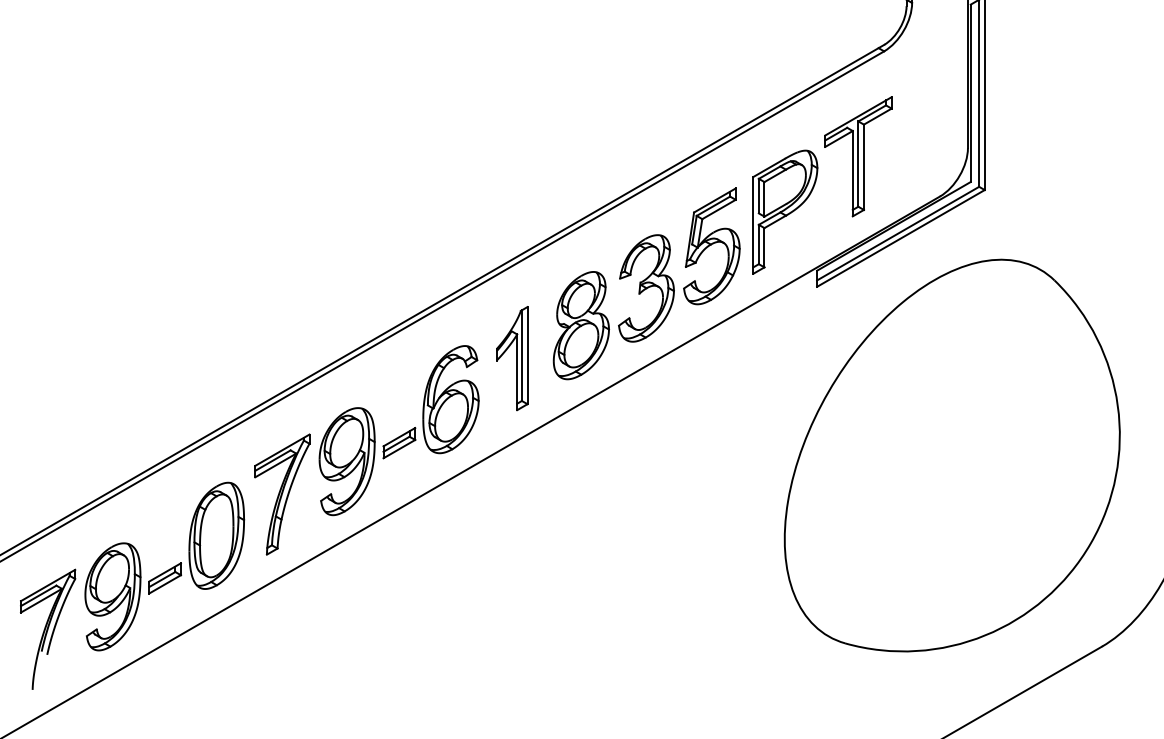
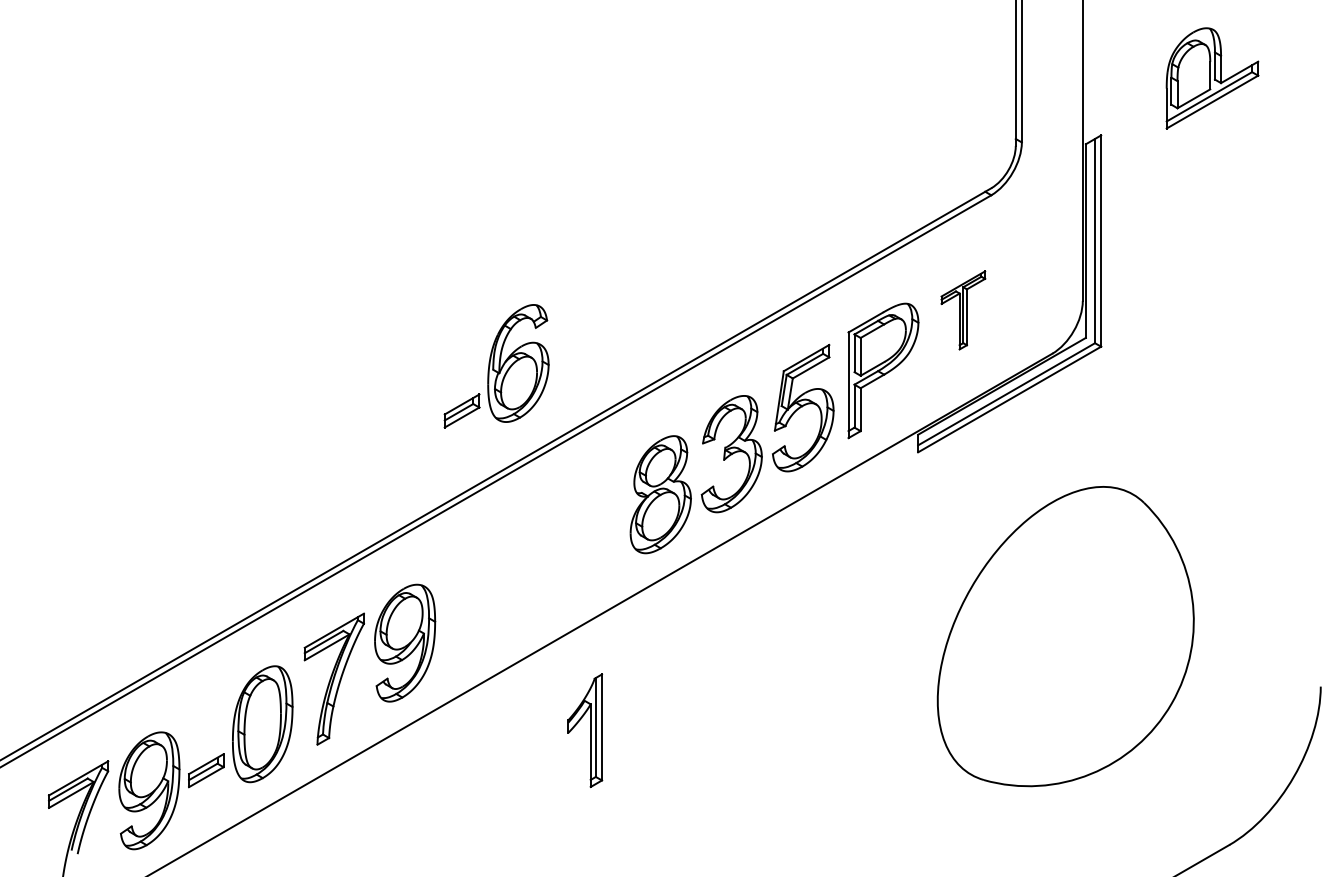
part: (858, 156) -> (963, 310), size x0.6
part: (512, 358) -> (585, 730), moved
part: (430, 402) -> (496, 366), moved
part: (952, 455) -> (1065, 636), size x0.7

